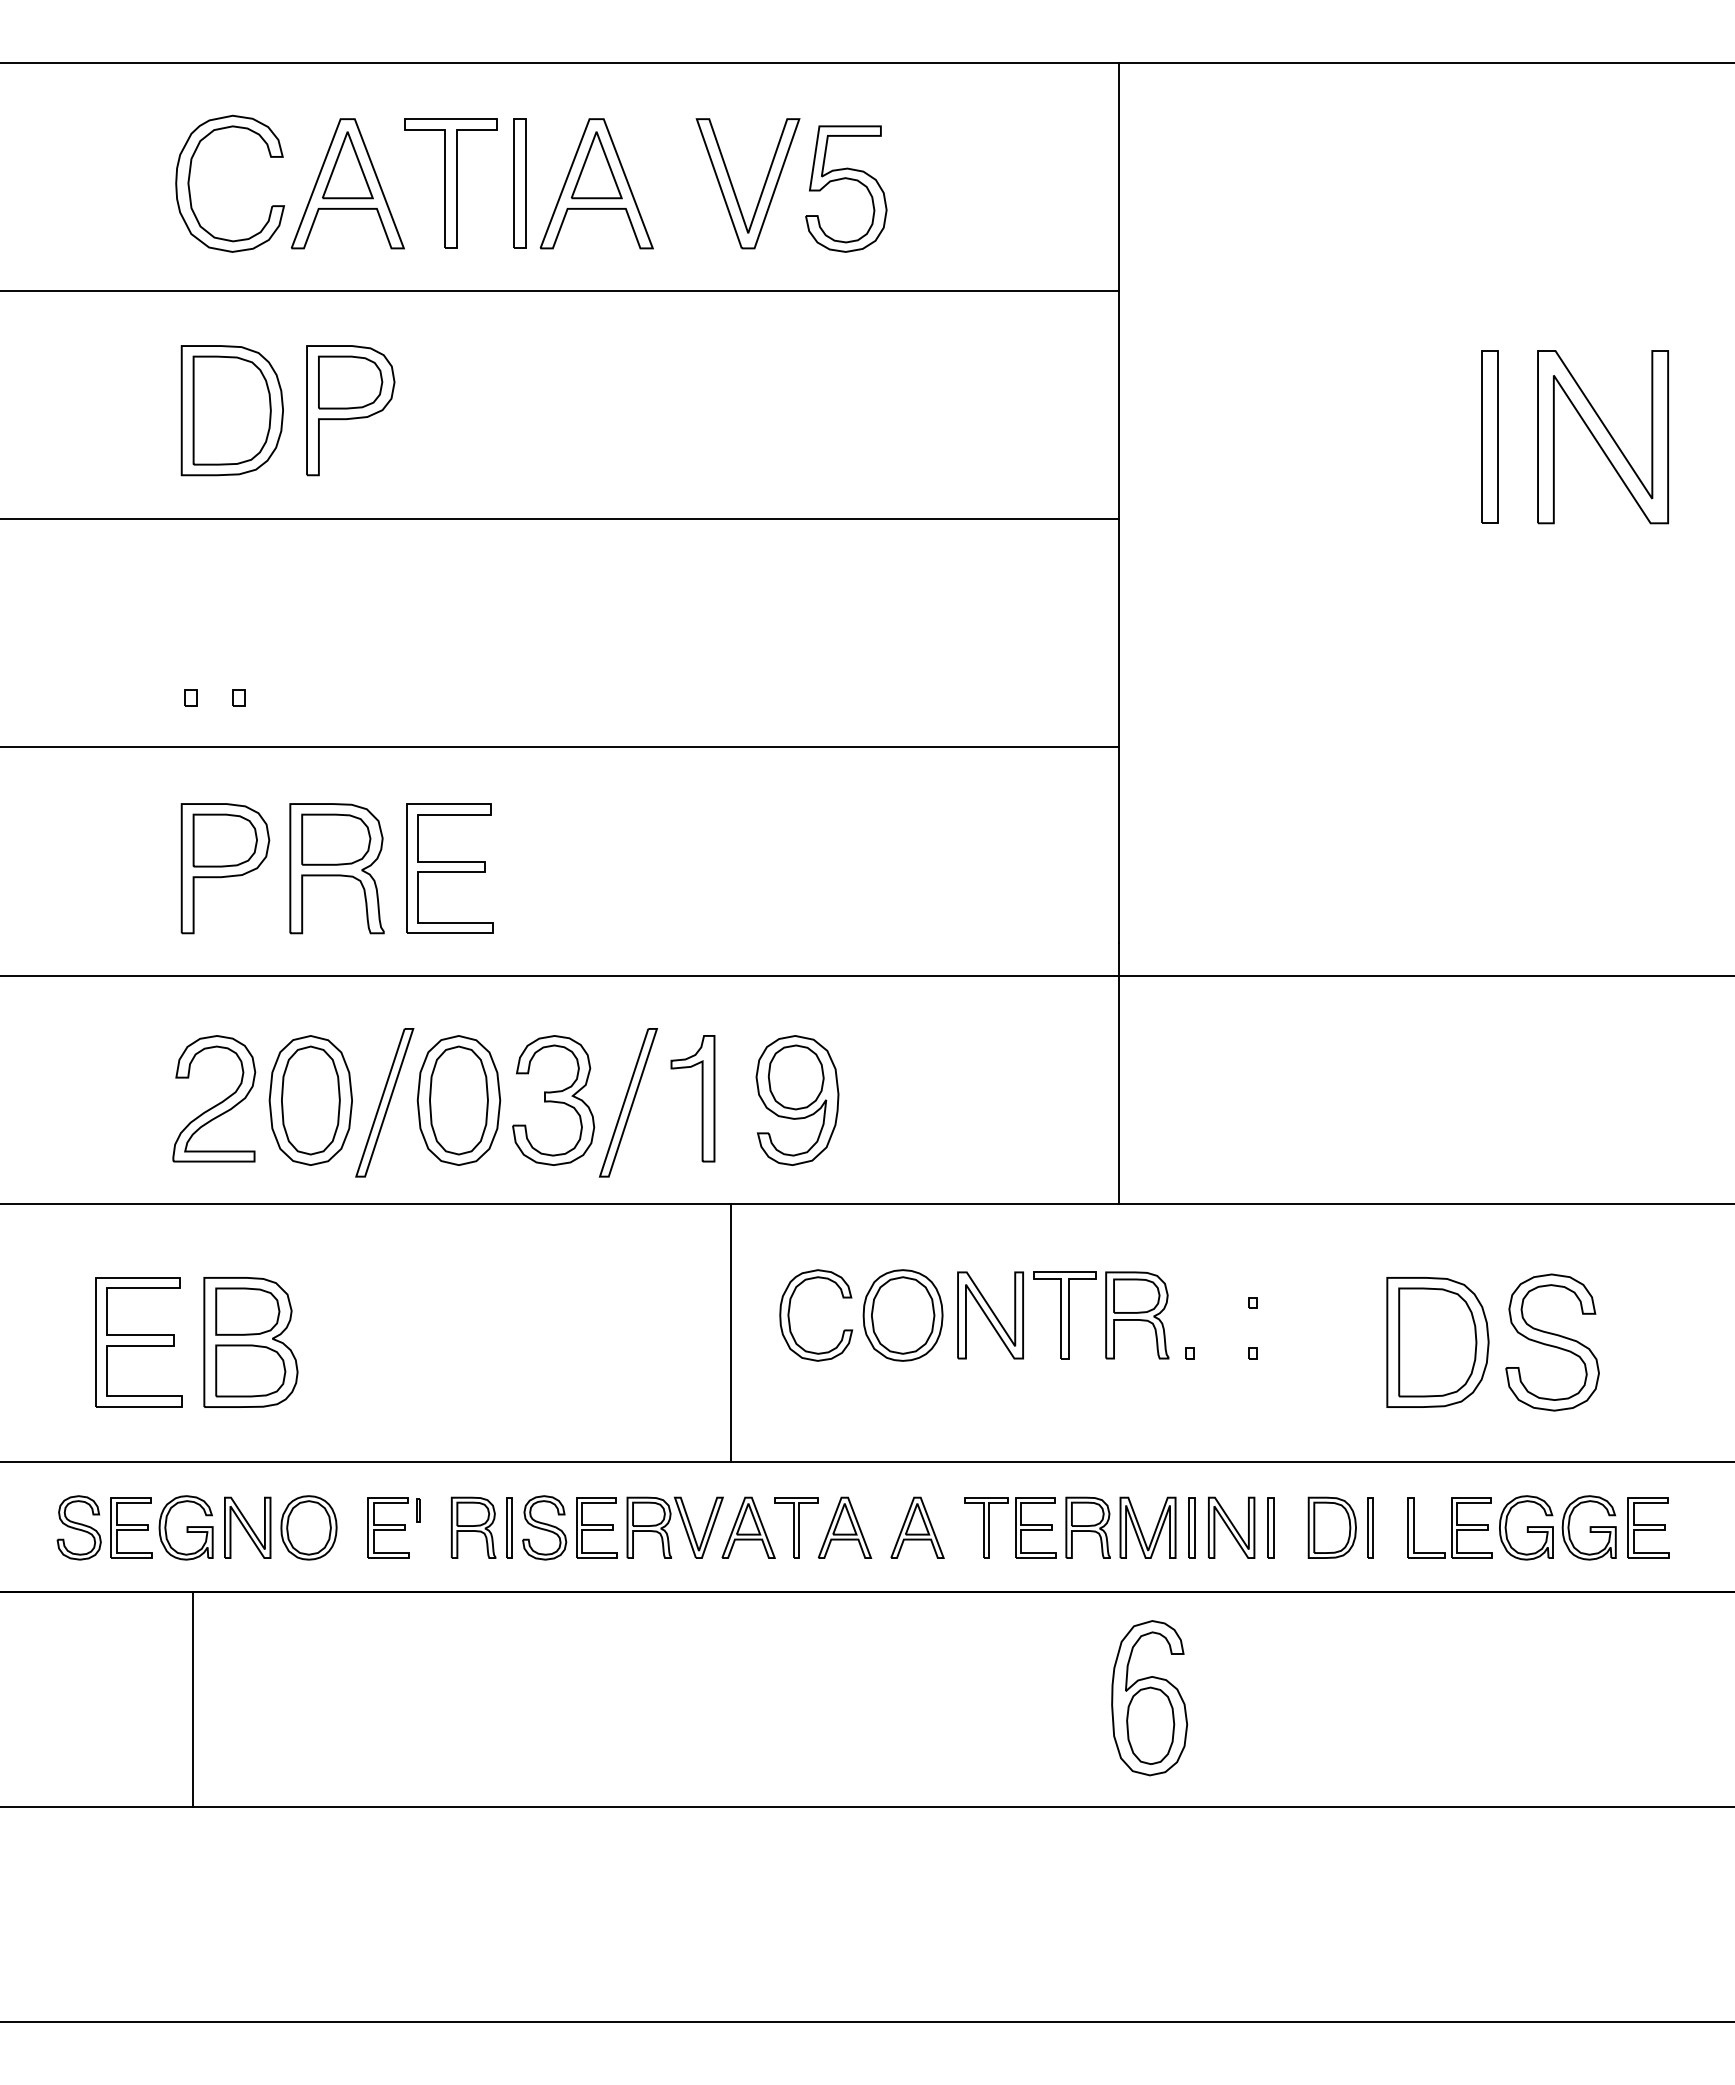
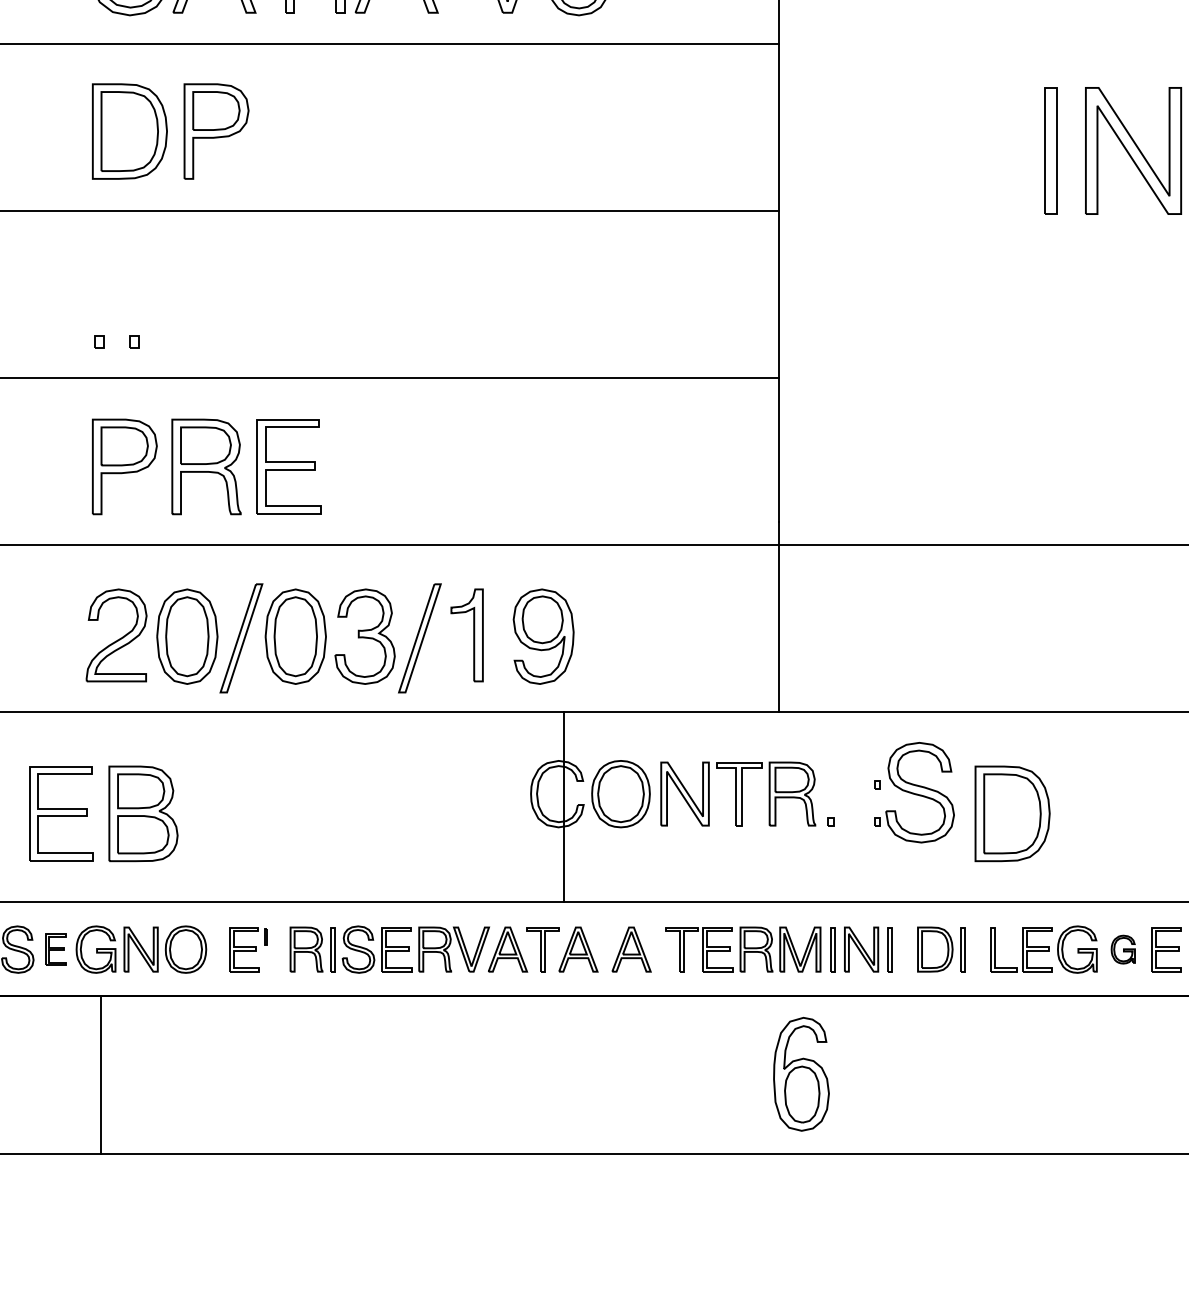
line: (731, 1333) -> (564, 807), moved
part: (1552, 1342) -> (920, 792), moved
part: (131, 1527) -> (56, 949), size x0.7
part: (1588, 1527) -> (1122, 949), size x0.6

